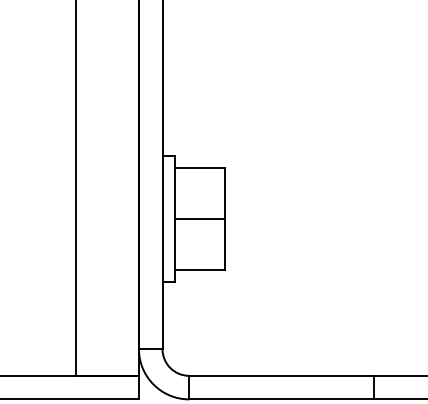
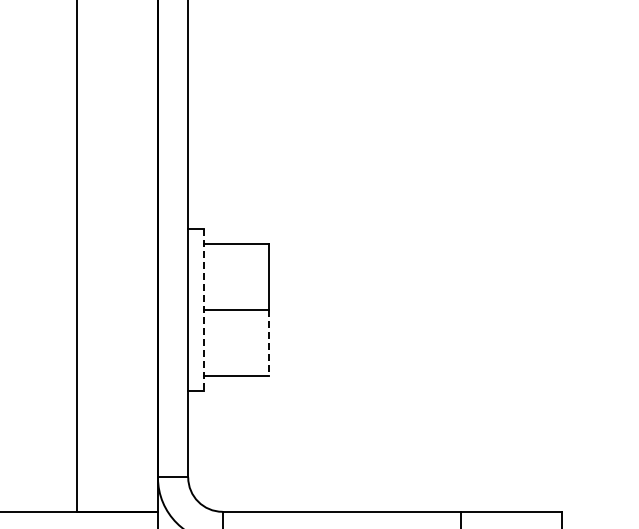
line: (175, 218) -> (204, 309), solid -> dashed
line: (225, 244) -> (269, 342), solid -> dashed

